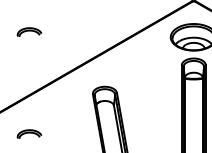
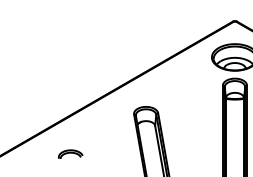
part: (29, 31) -> (70, 51), removed

